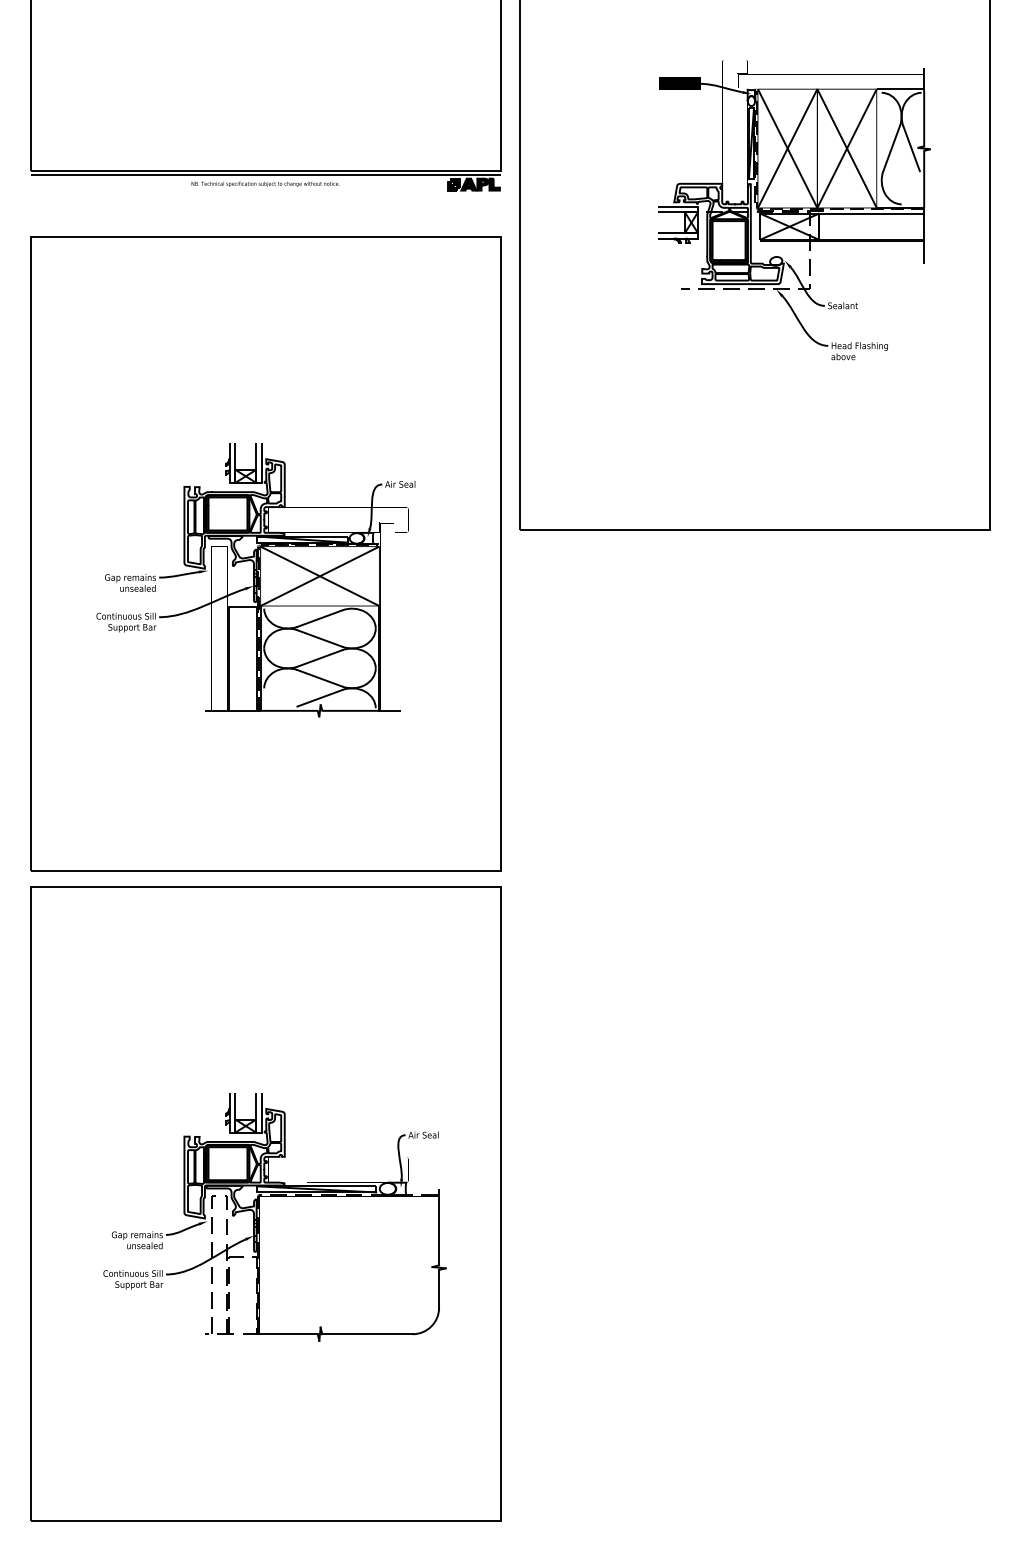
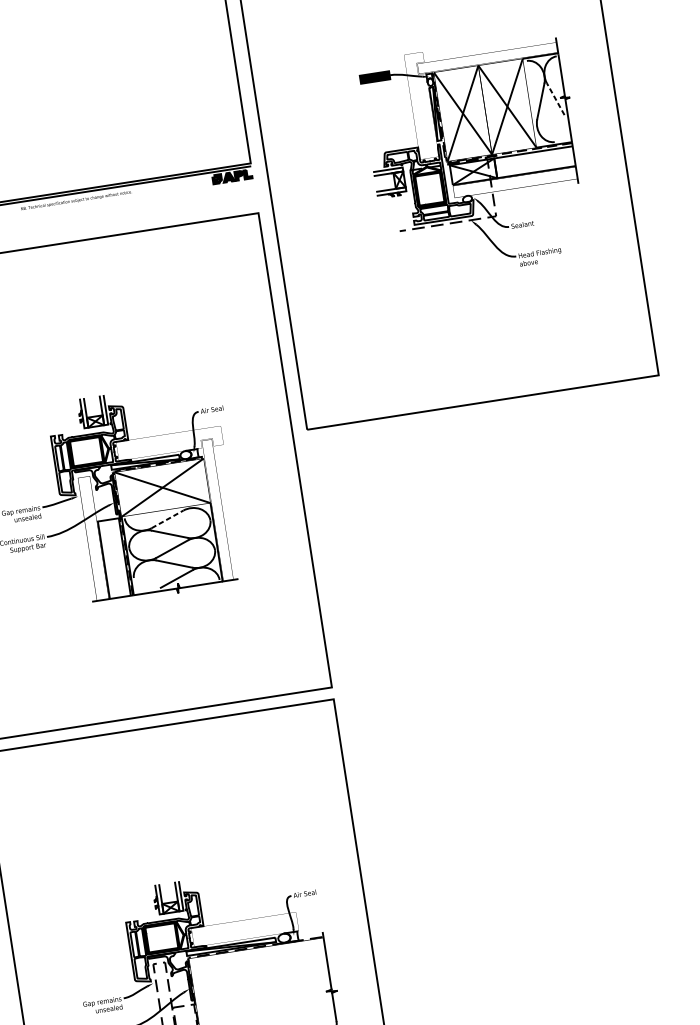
line: (911, 148) -> (555, 99), solid -> dashed
line: (319, 618) -> (167, 519), solid -> dashed

